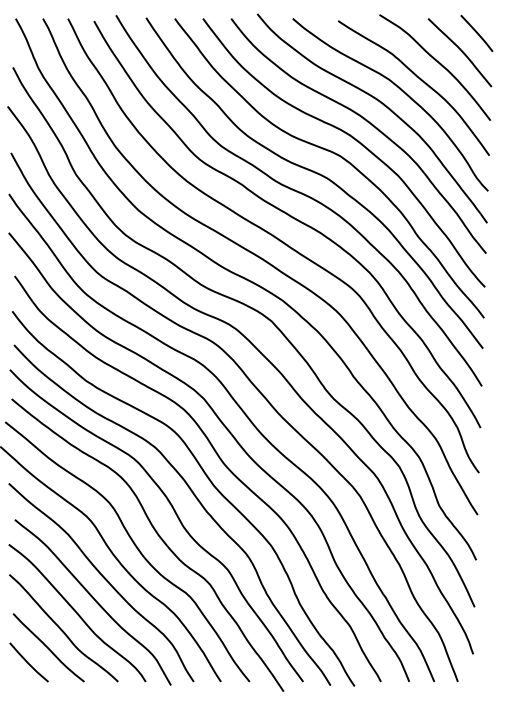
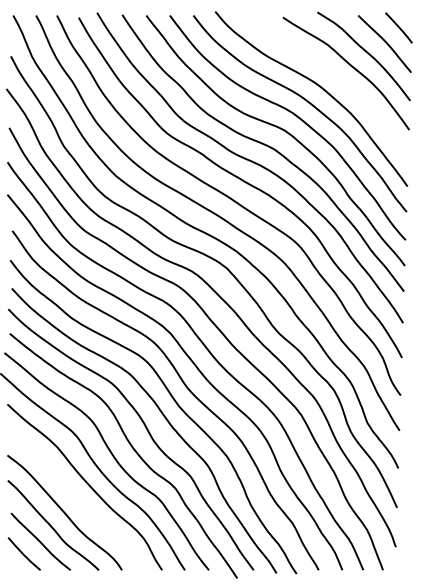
curve: (399, 90) -> (334, 75), removed
curve: (93, 600) -> (78, 502), removed

